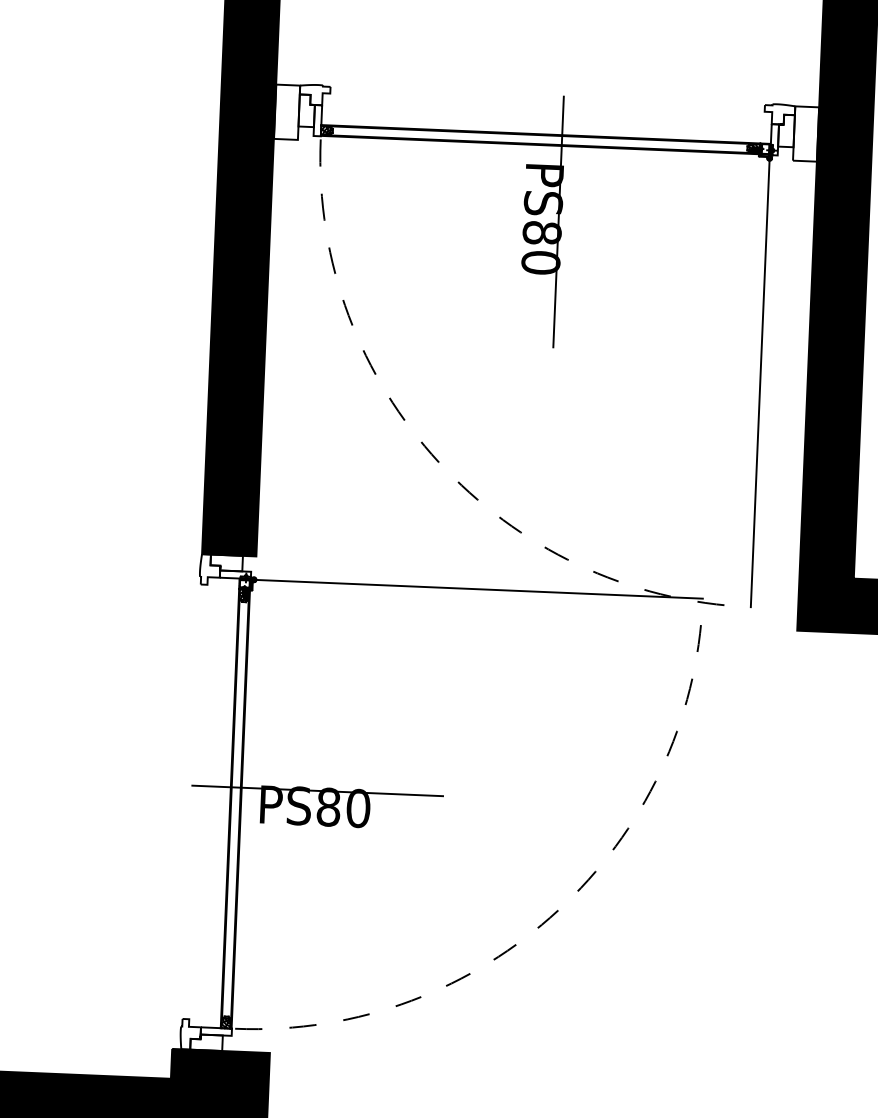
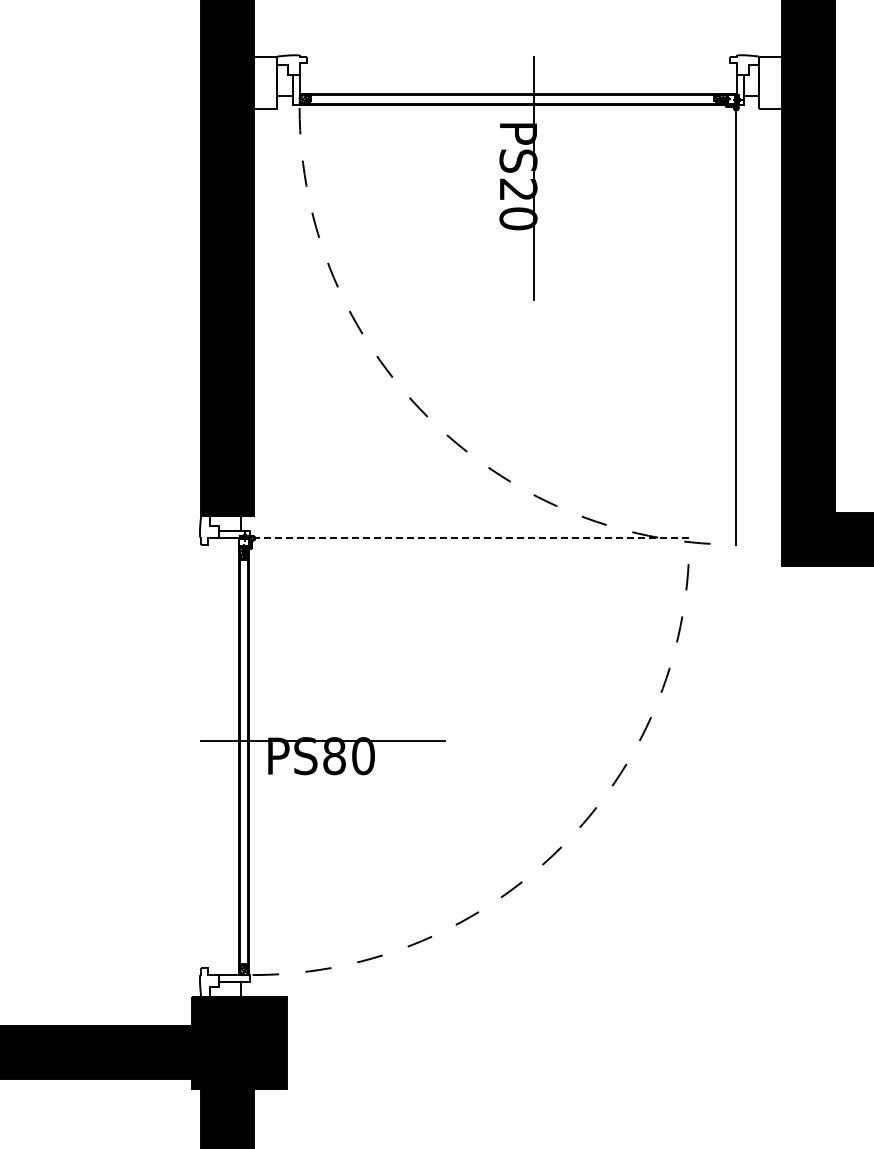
text: (542, 232) -> (518, 189), PS80 -> PS20
line: (478, 589) -> (471, 538), solid -> dashed

